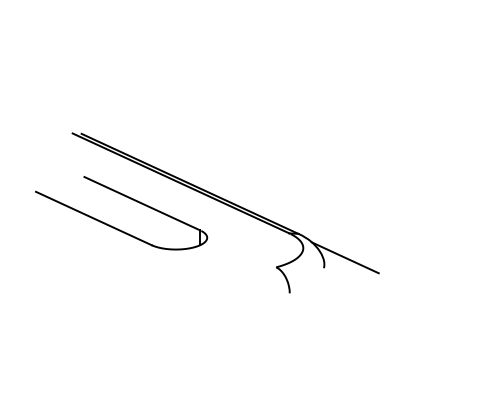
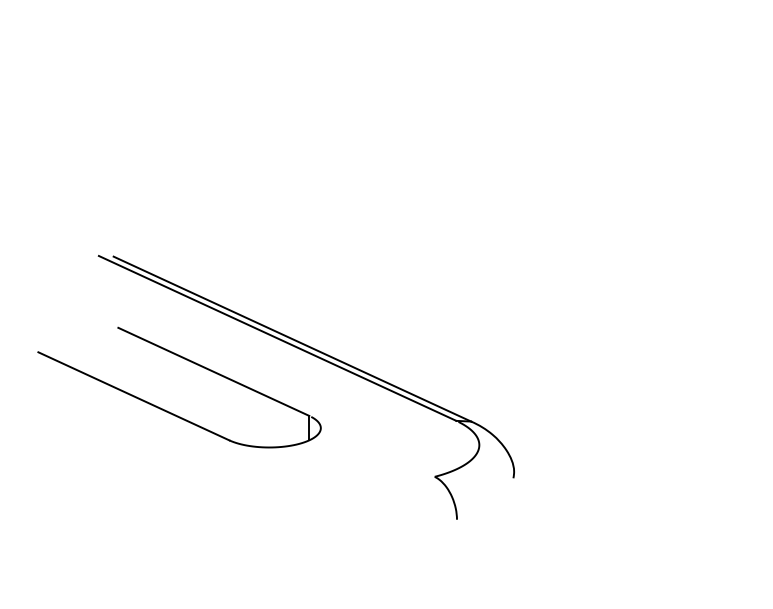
line: (344, 257) -> (547, 460), removed

